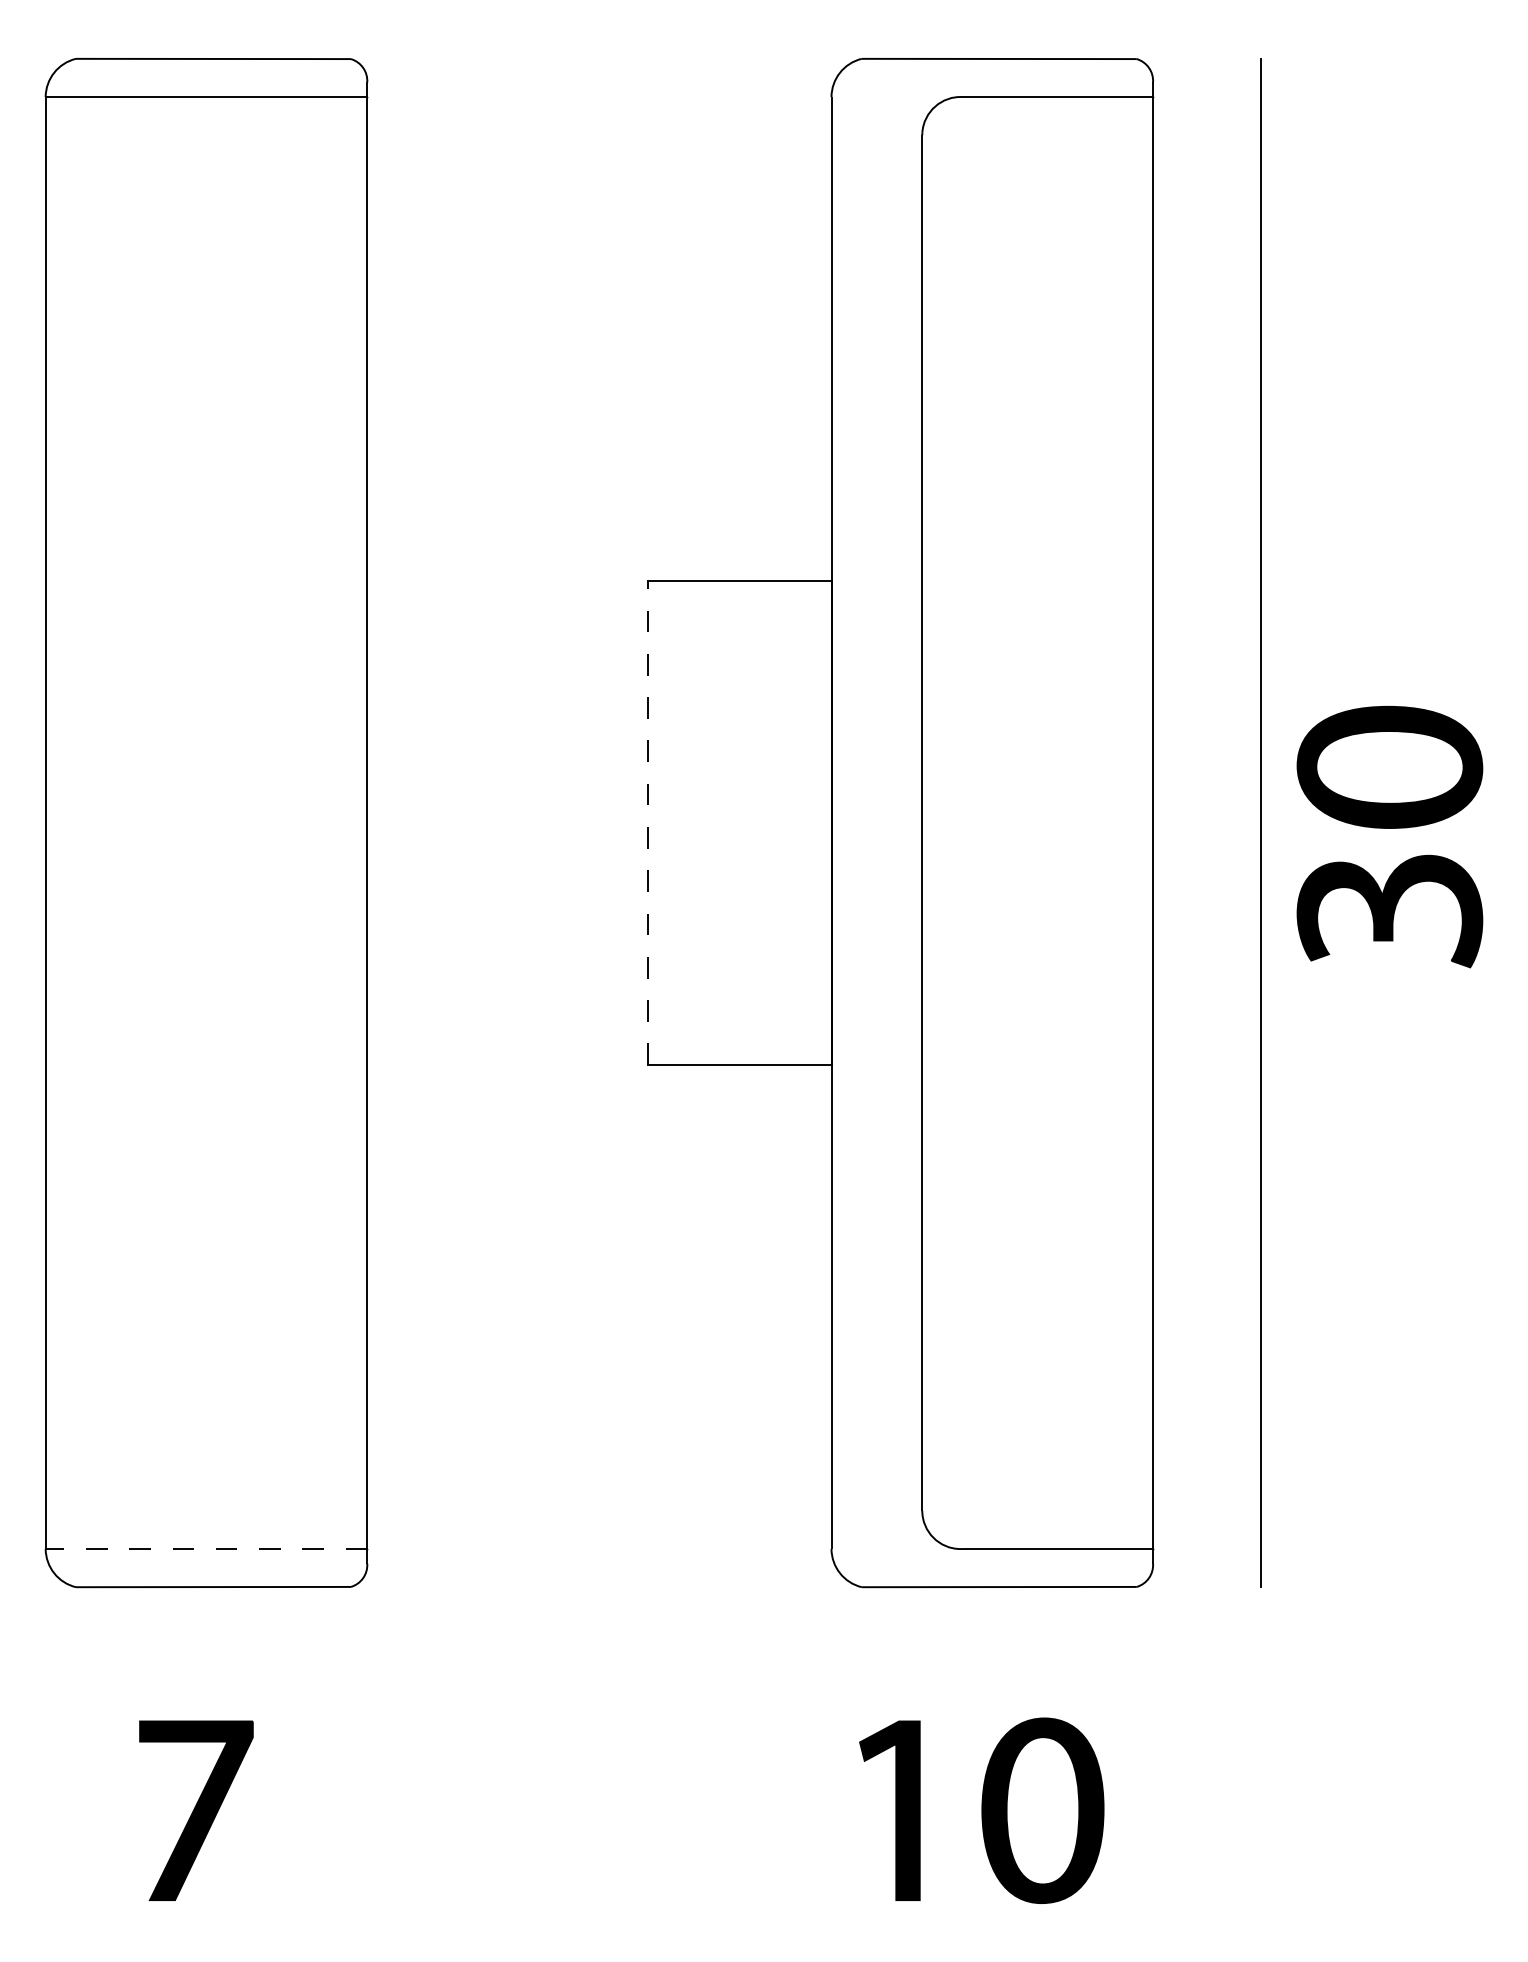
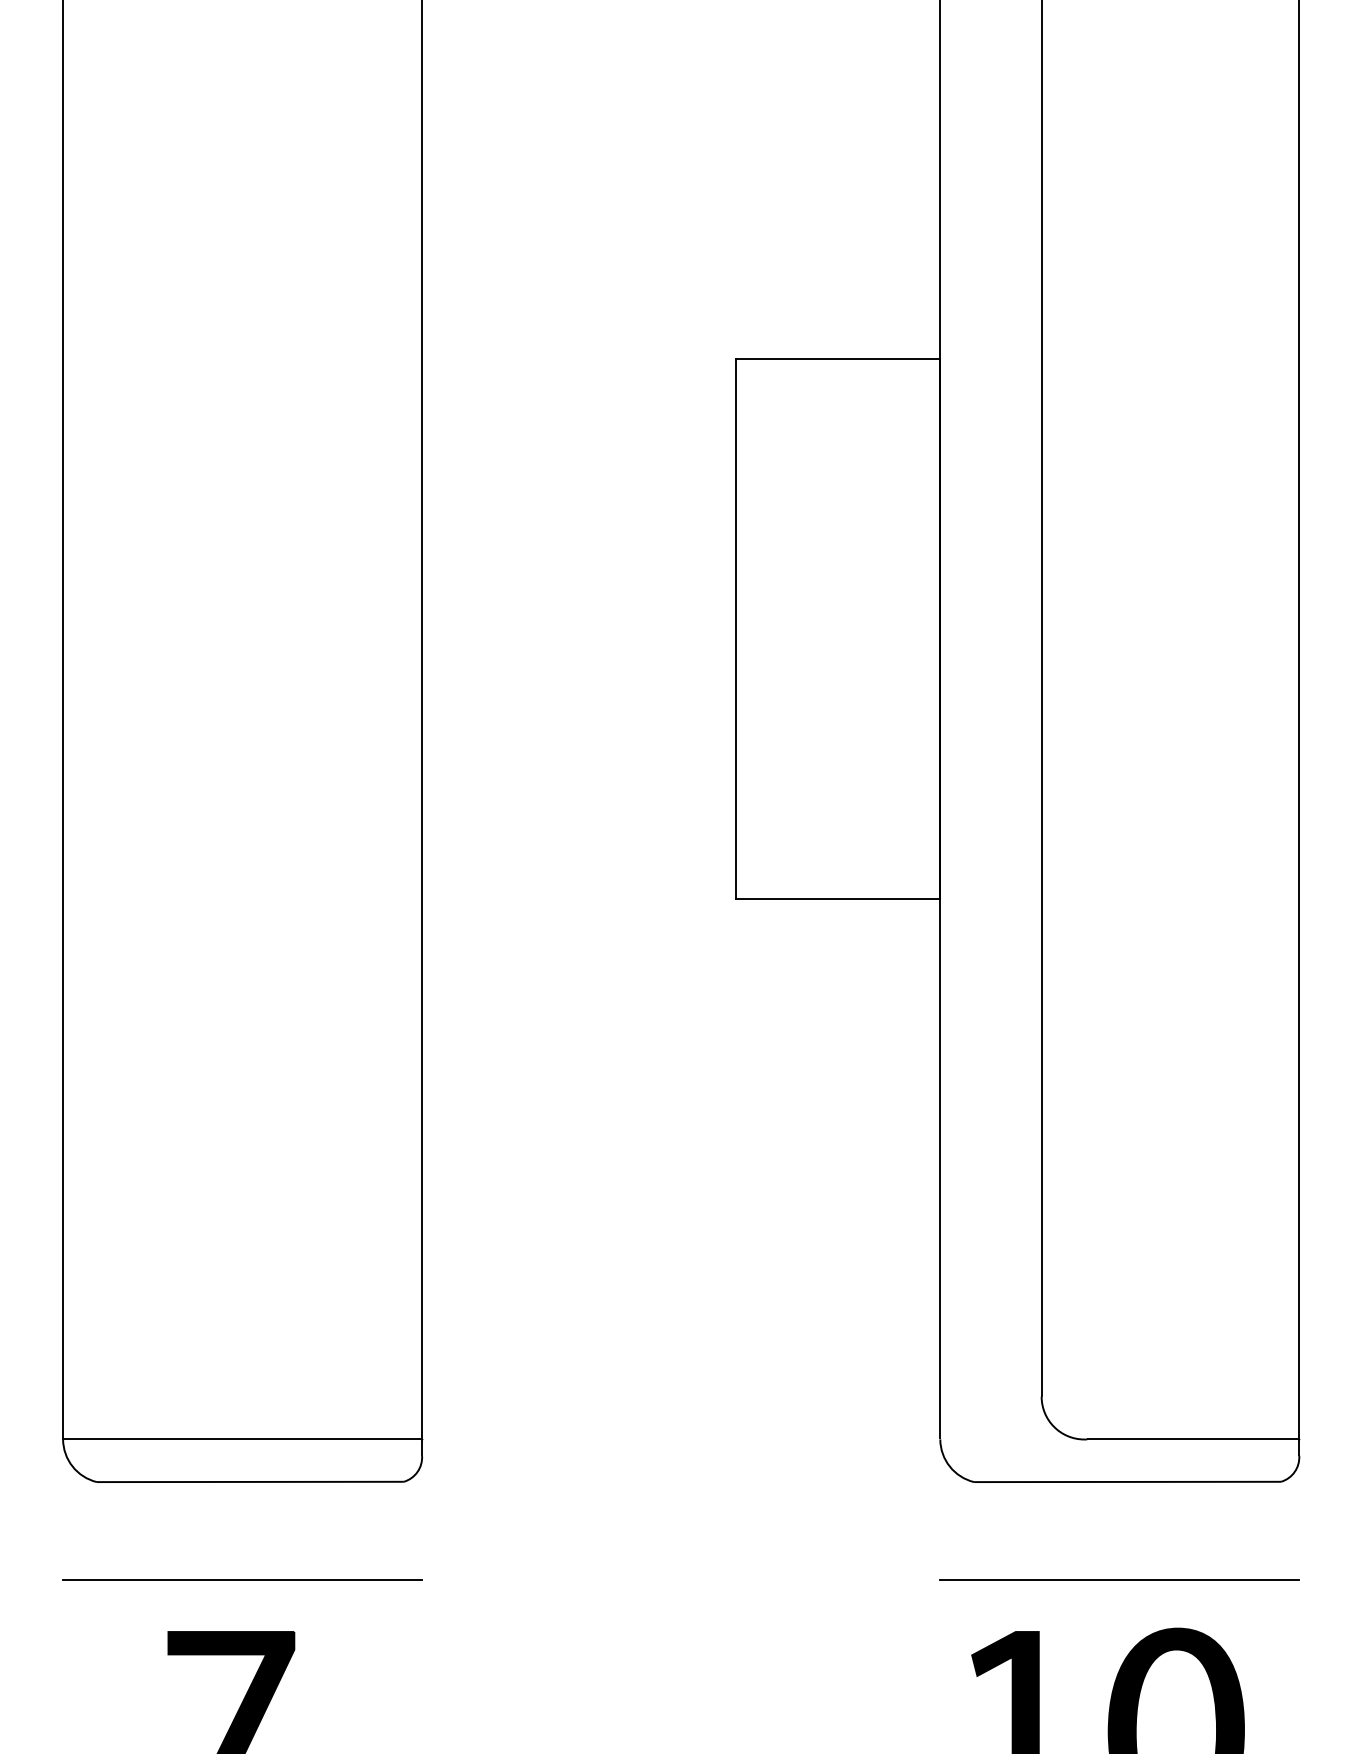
line: (648, 822) -> (736, 628), dashed -> solid
line: (206, 1548) -> (242, 1438), dashed -> solid
line: (206, 1675) -> (242, 1580), added
line: (992, 1675) -> (1120, 1580), added

